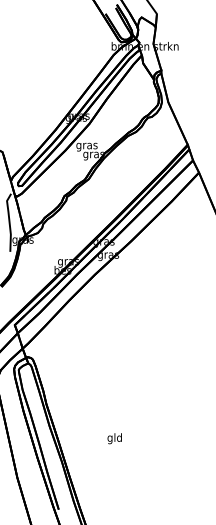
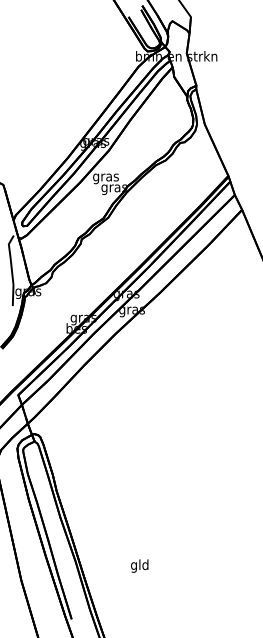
text: (114, 438) -> (139, 565), moved

